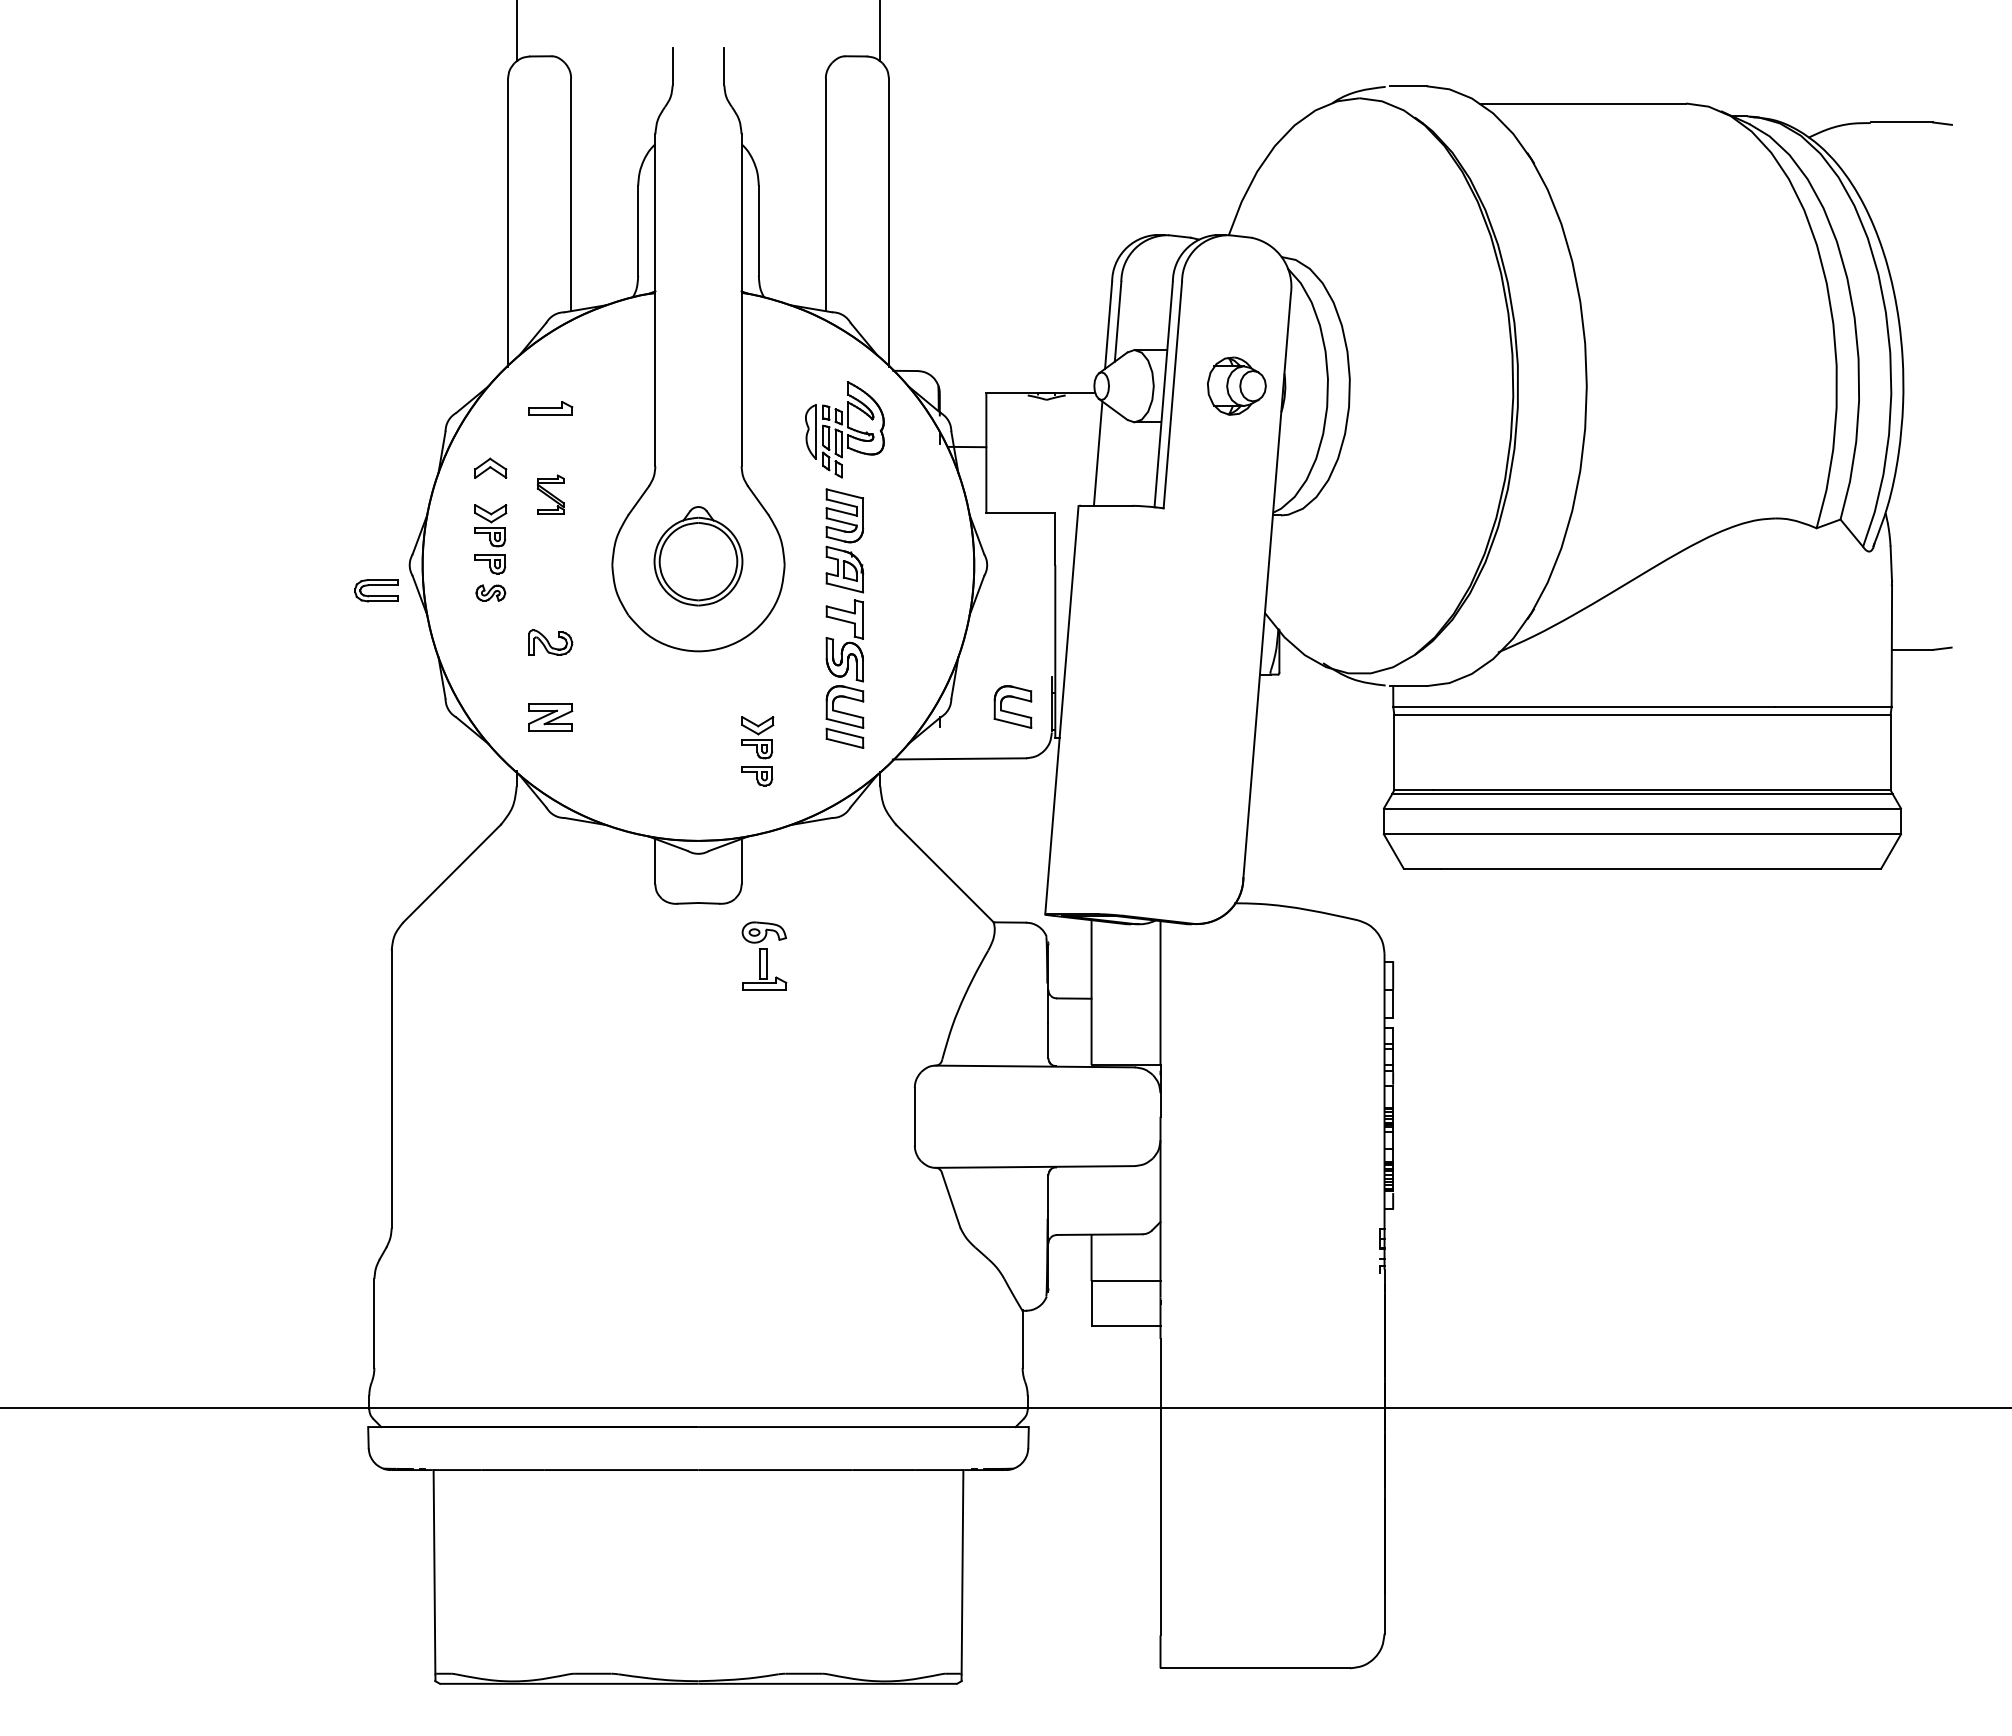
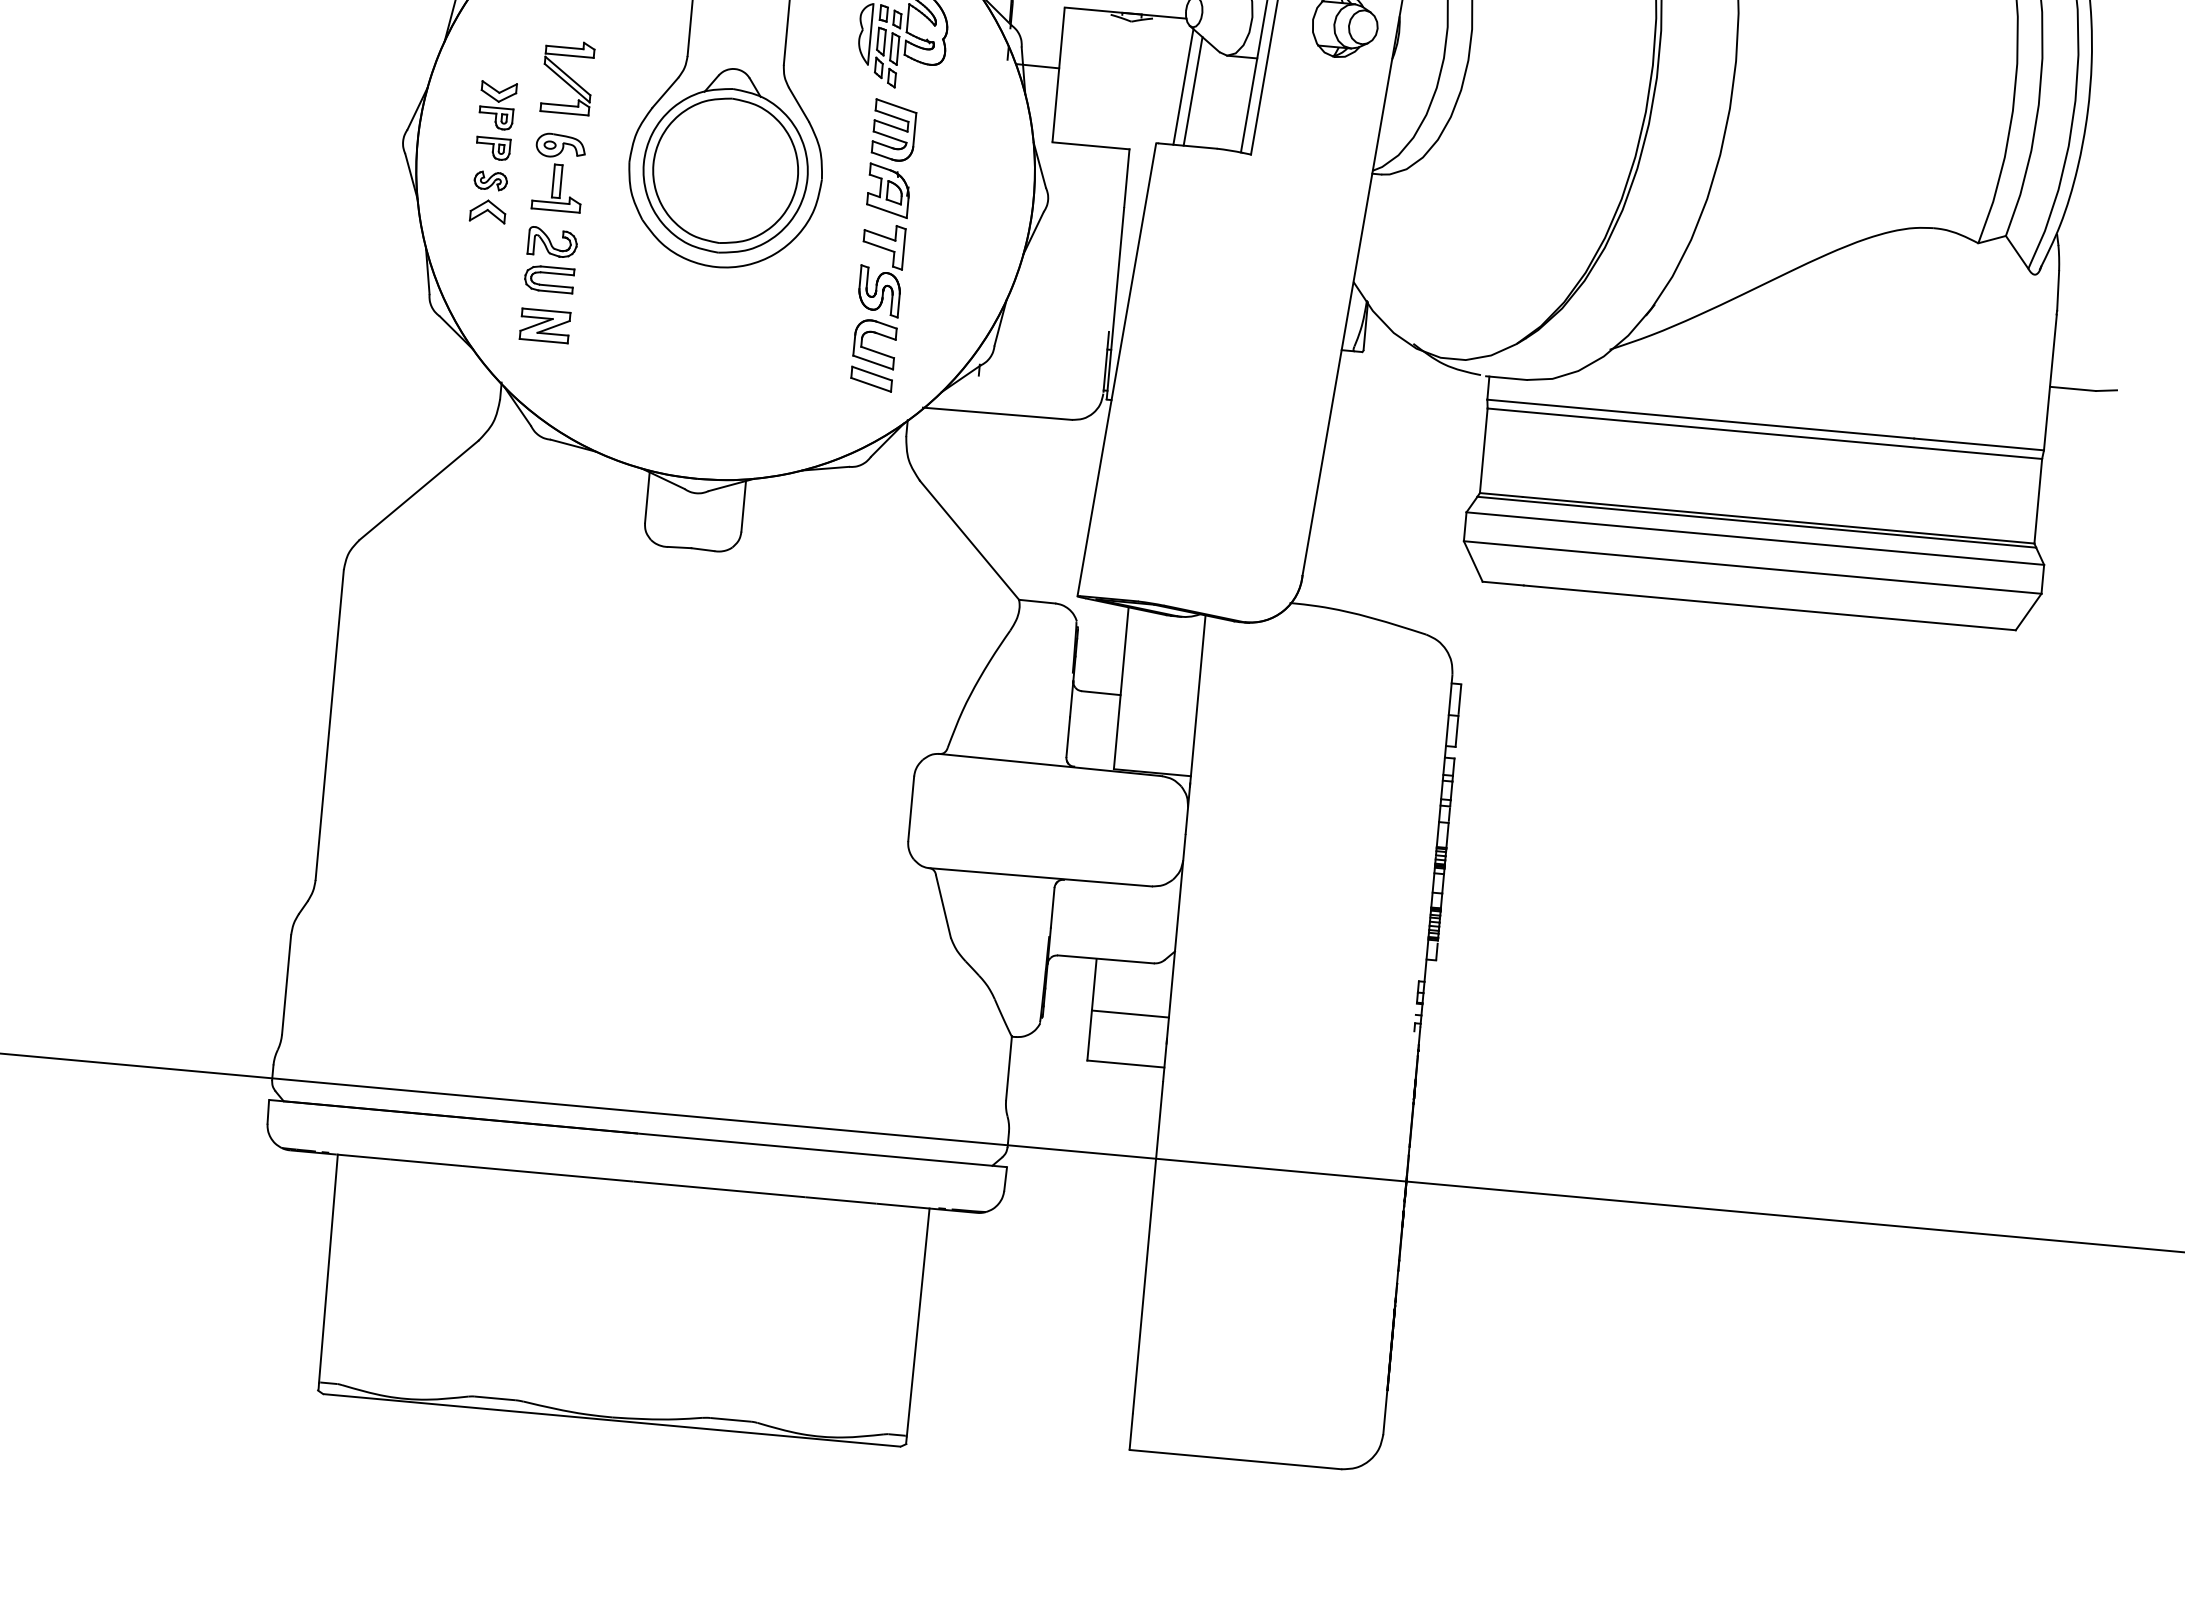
line: (1107, 456) -> (1193, 91), added
part: (490, 467) -> (487, 210), moved
part: (550, 494) -> (567, 76), size x1.67
part: (698, 556) -> (726, 161), size x1.67
part: (376, 590) -> (549, 279), moved
part: (1012, 706) -> (1062, 360), removed
part: (757, 751) -> (772, 384), removed
part: (764, 955) -> (558, 171), moved

